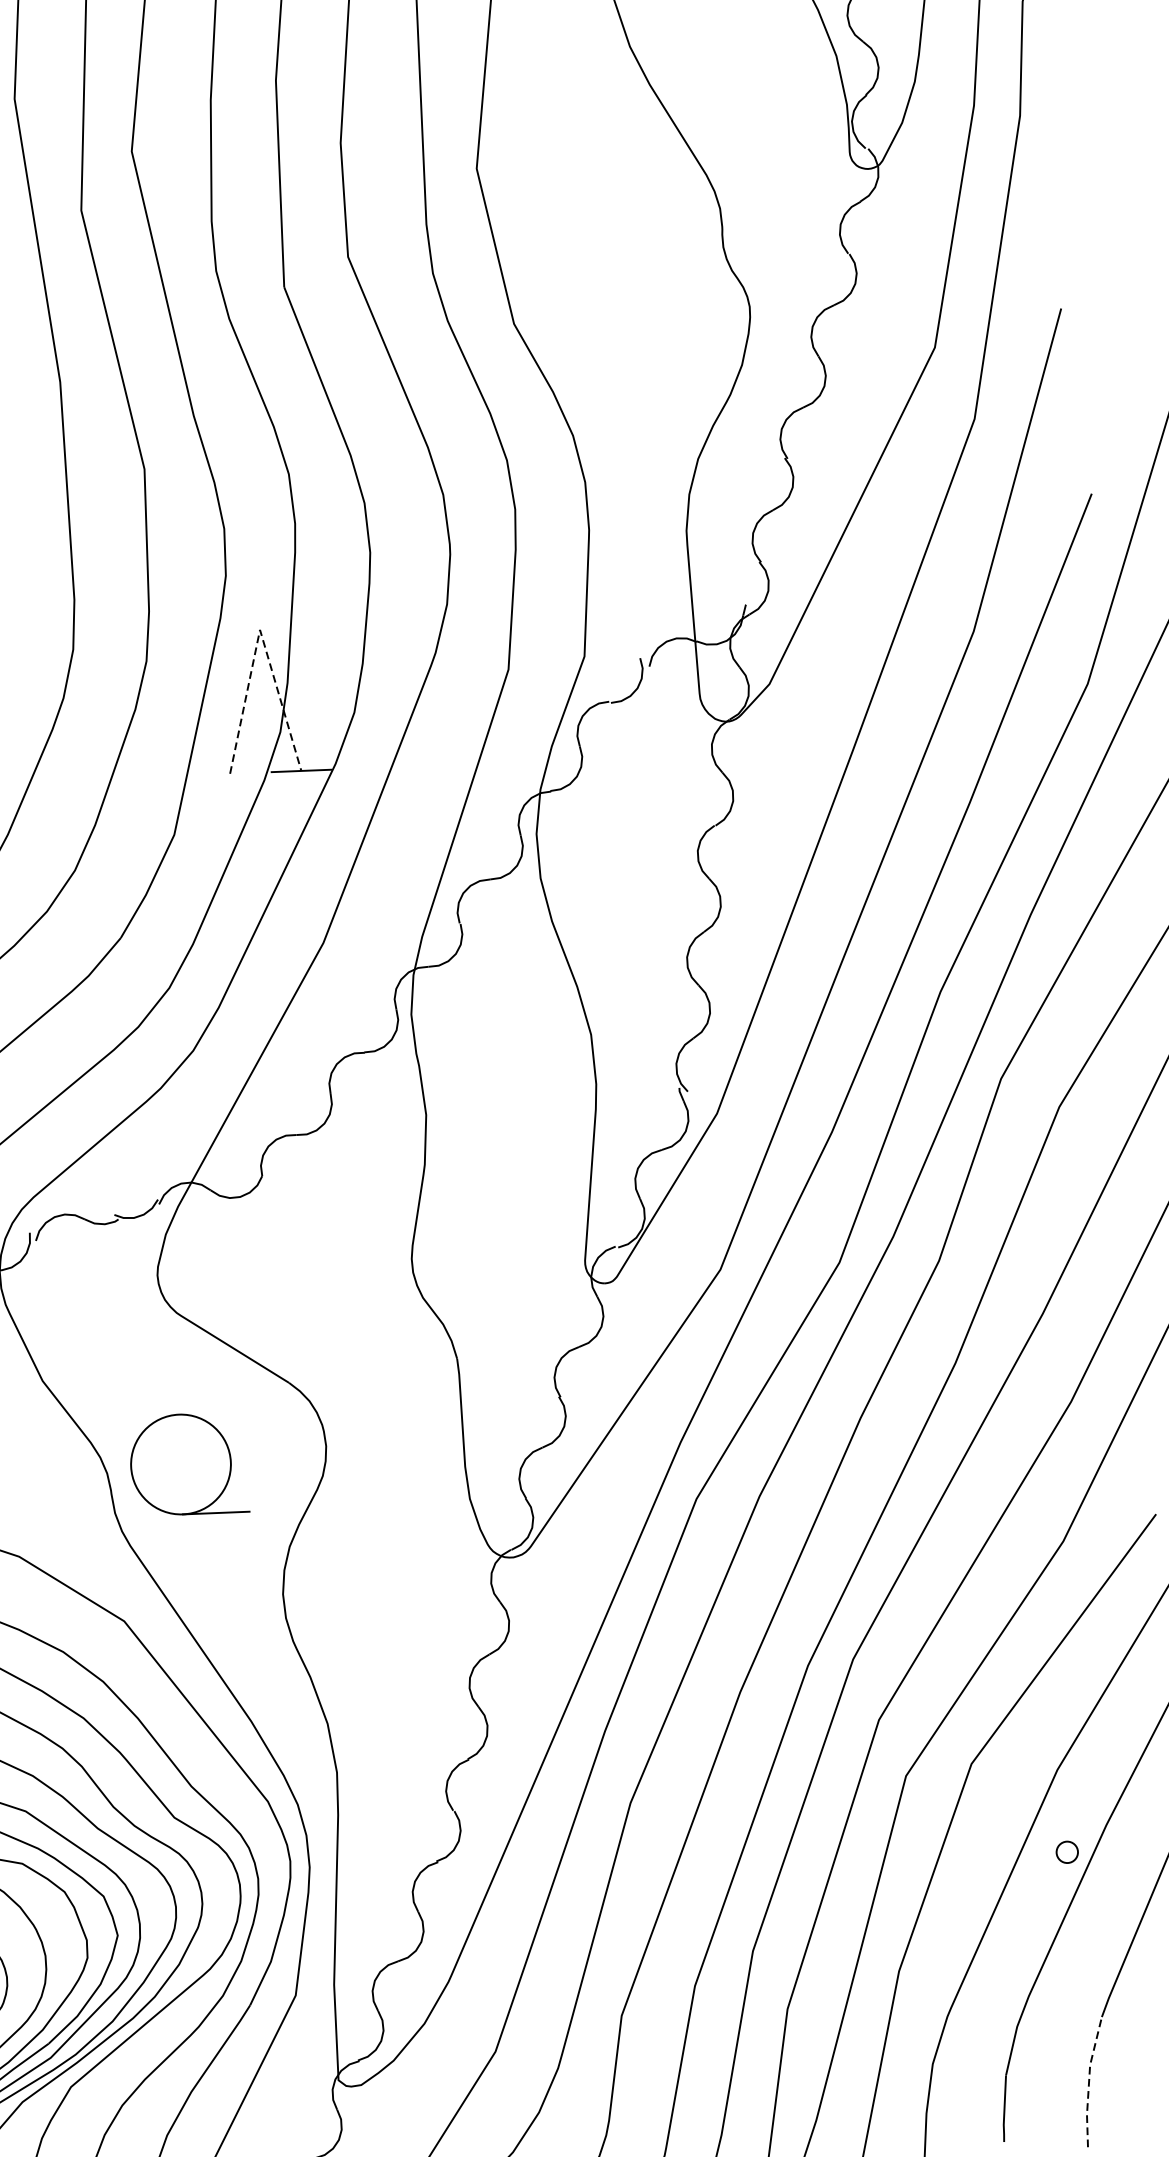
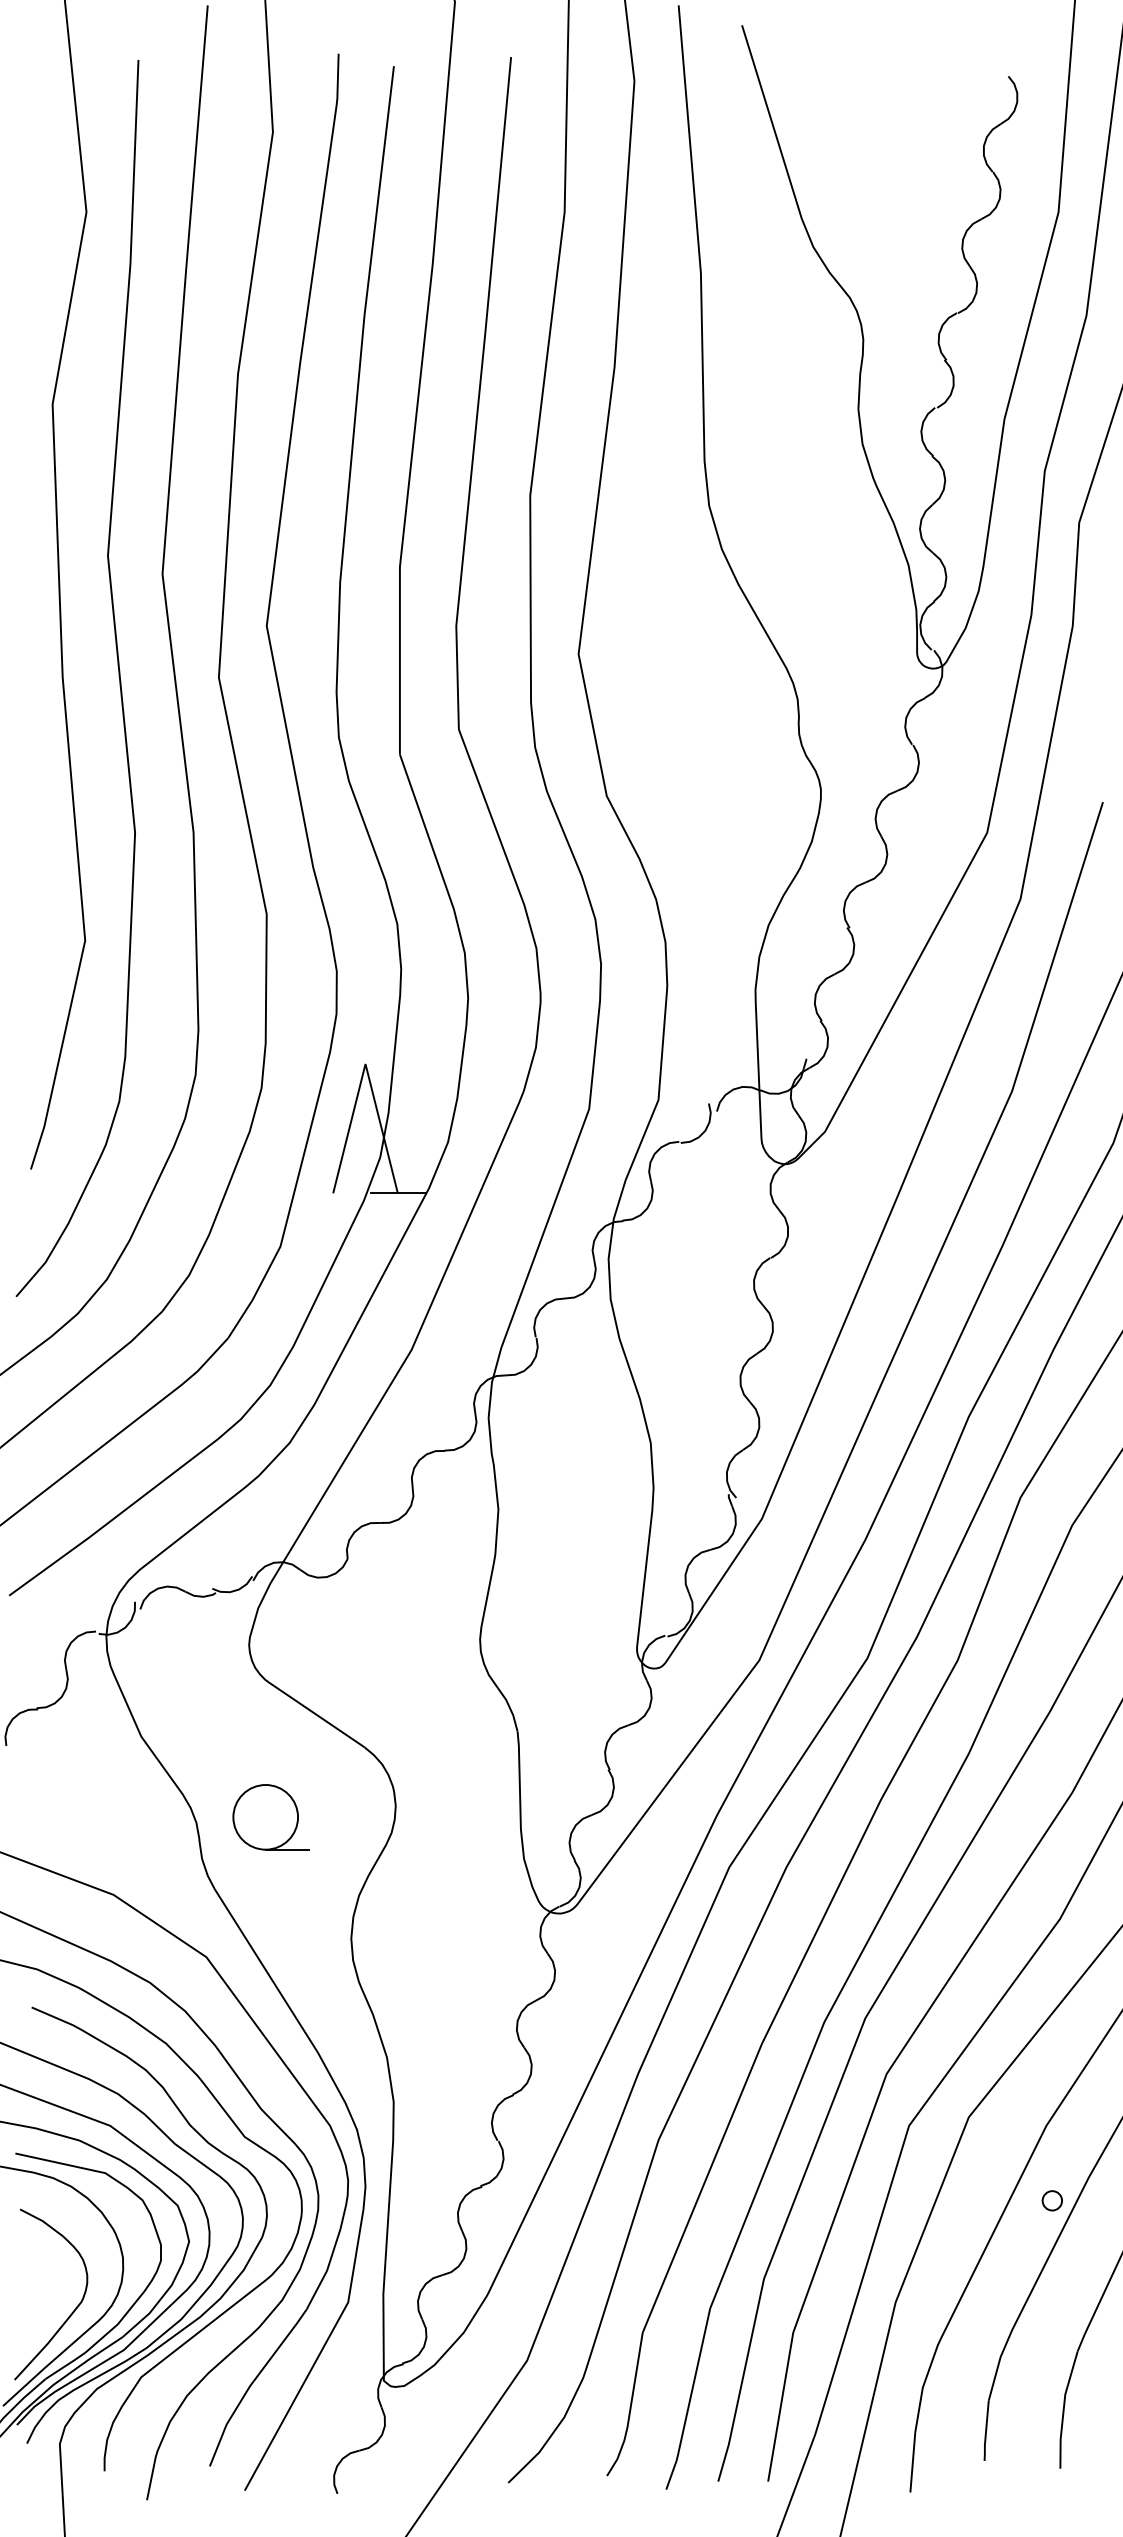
line: (260, 630) -> (365, 1064), dashed -> solid
part: (188, 1464) -> (270, 1817), size x0.71
line: (1088, 2081) -> (1063, 2409), dashed -> solid

